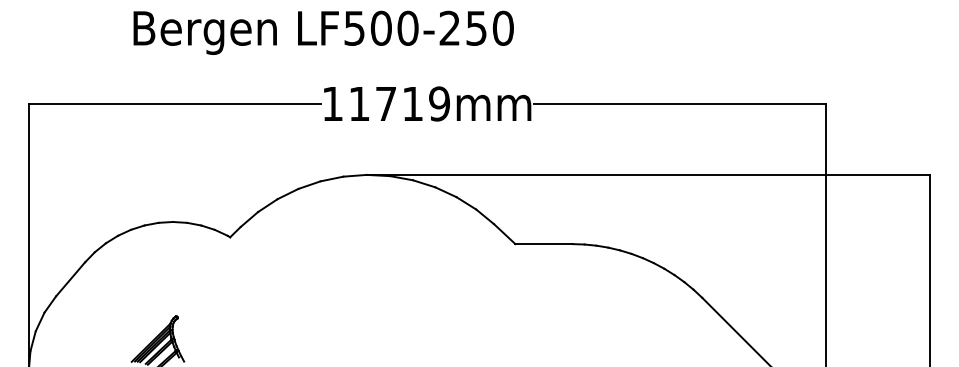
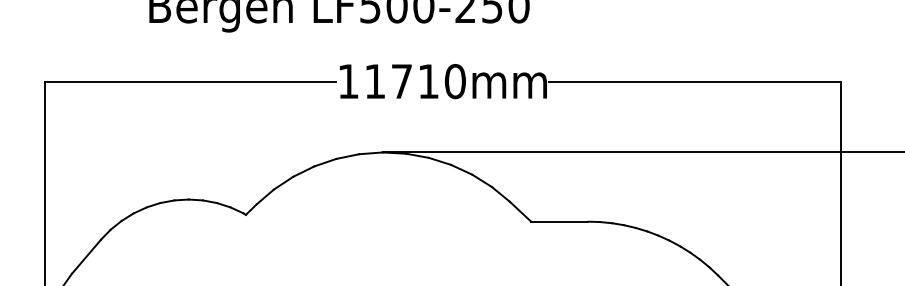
text: (439, 103) -> (455, 81), 11719mm -> 11710mm

